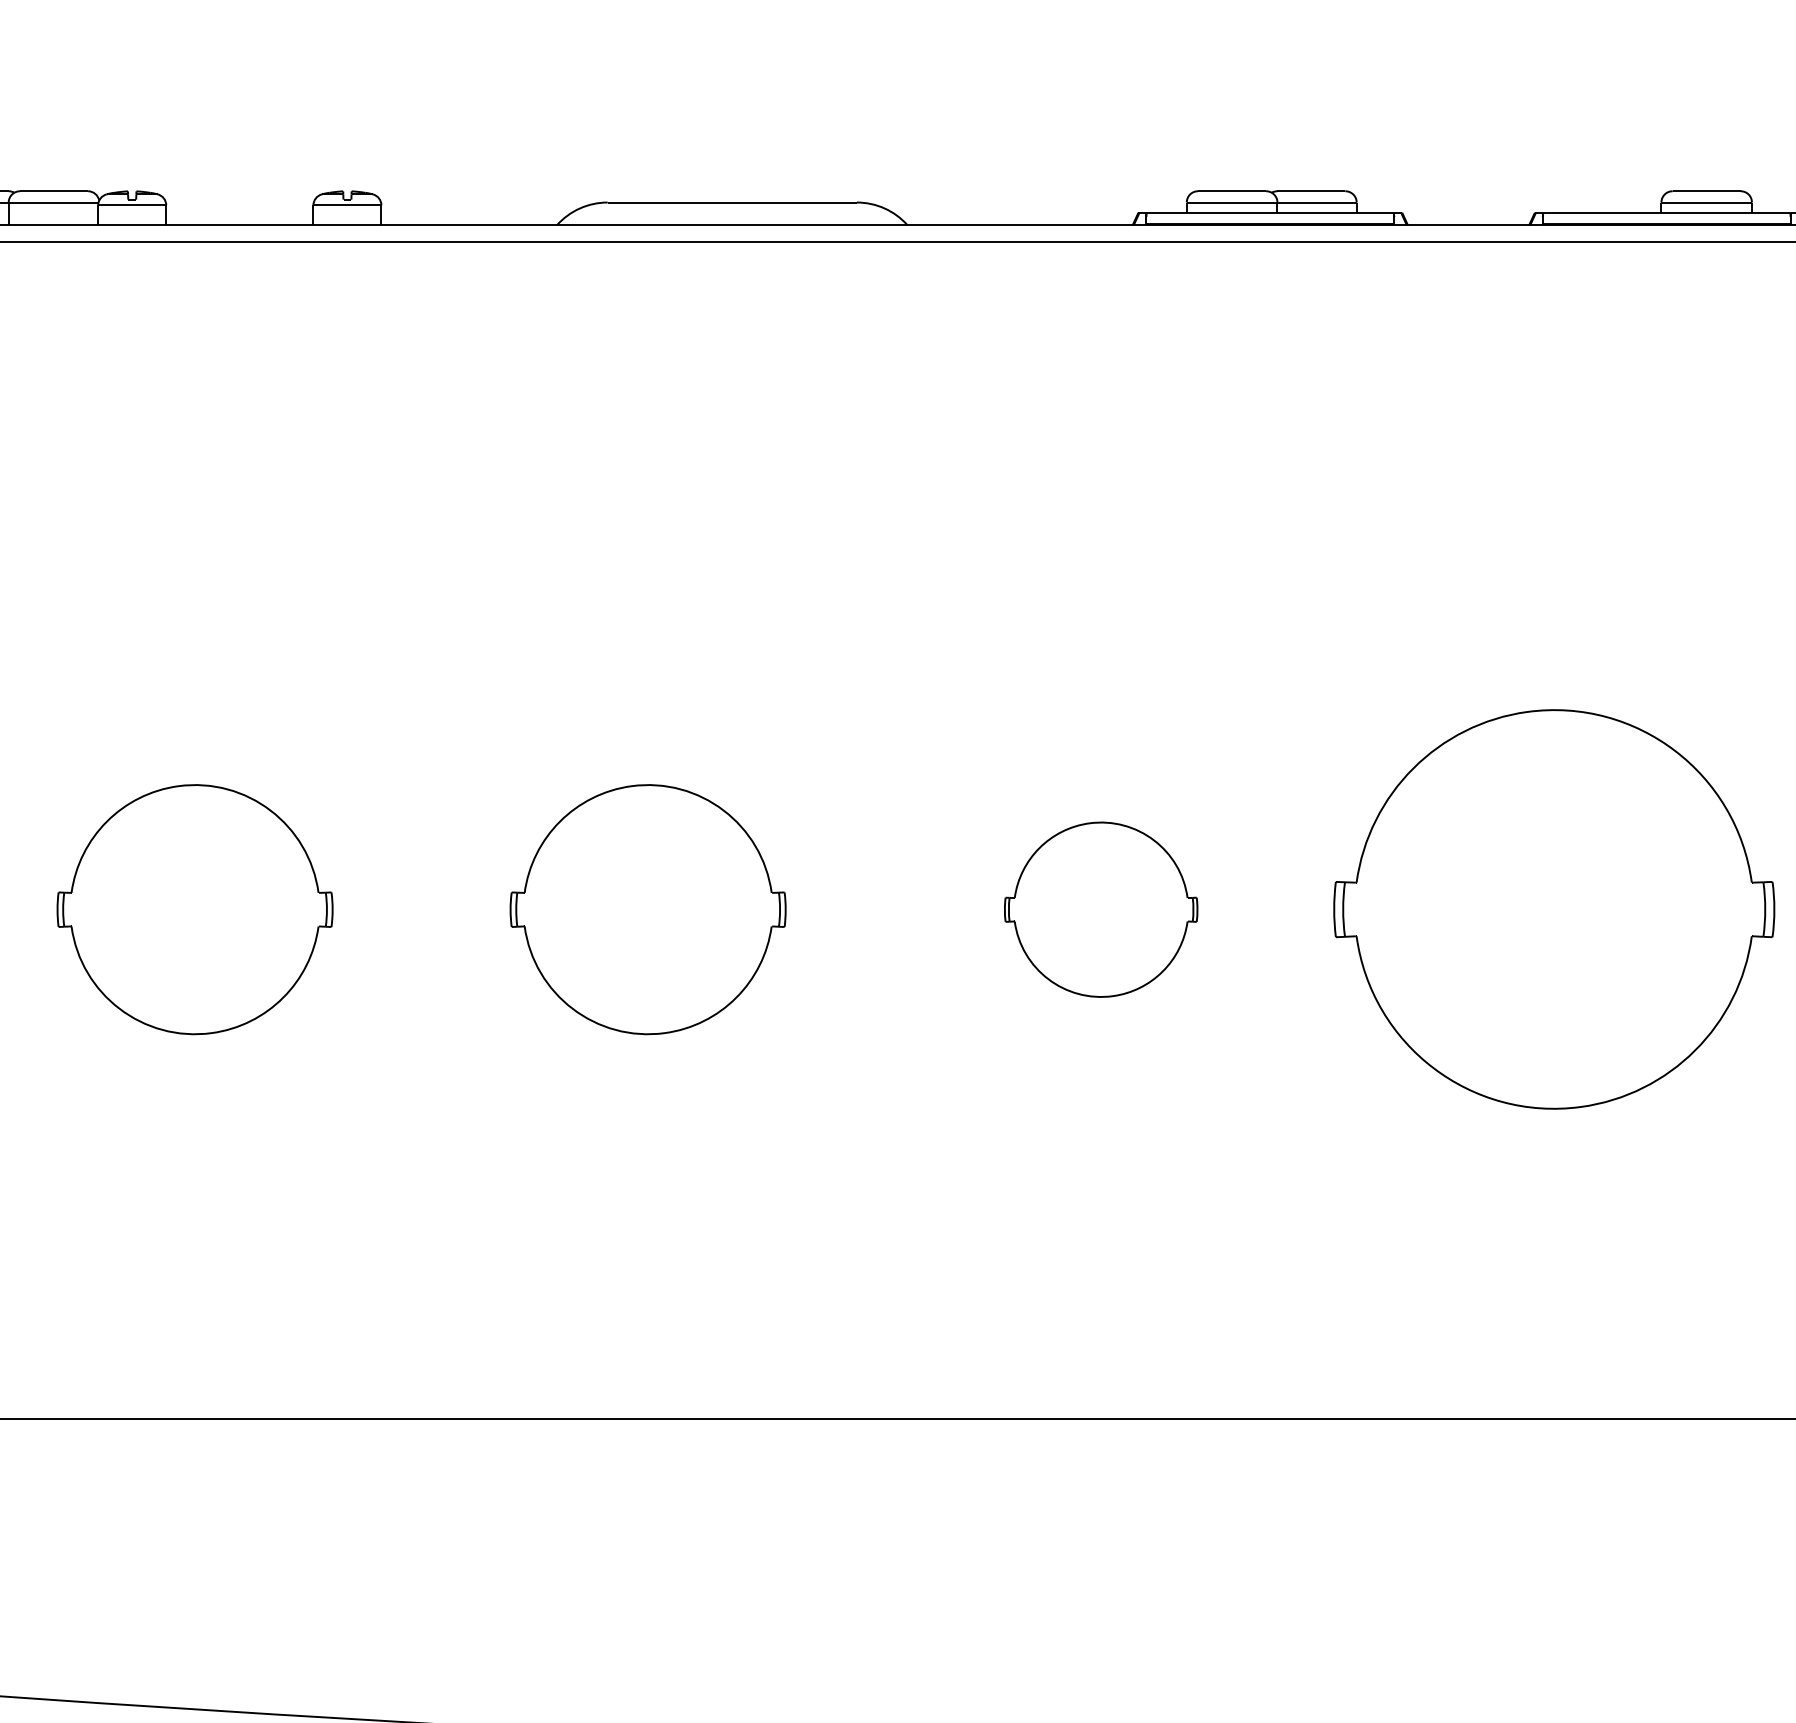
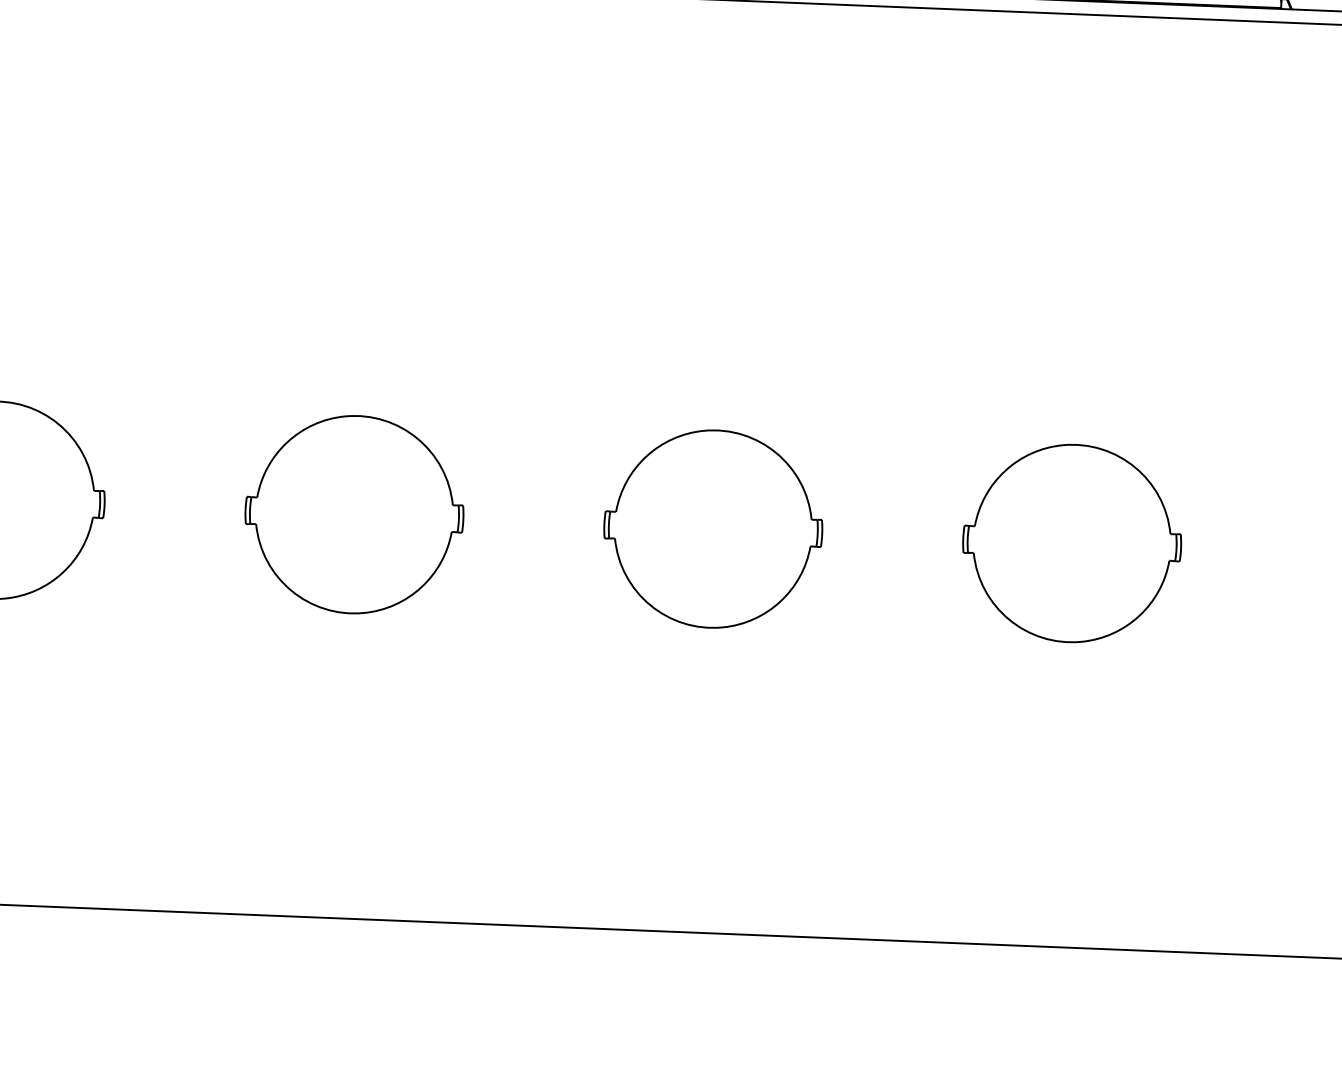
part: (1100, 909) -> (712, 528), size x1.43
part: (1554, 909) -> (1072, 543), size x0.62

